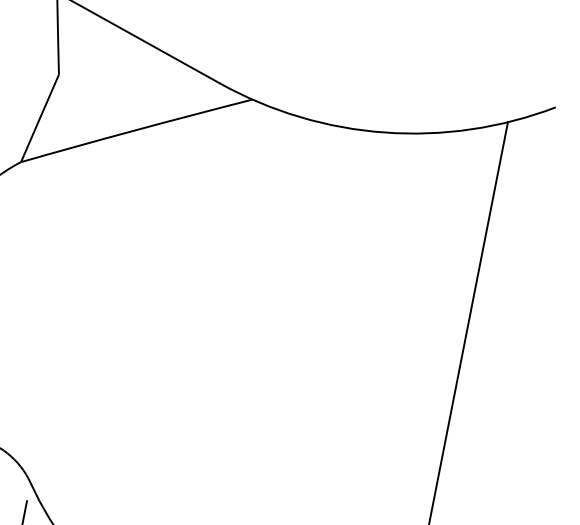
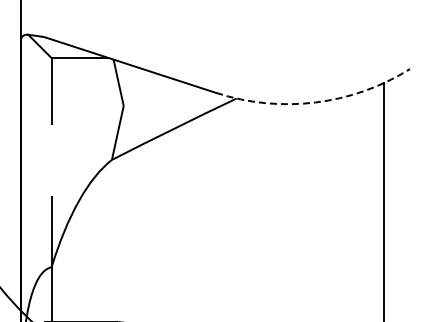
arc: (384, 132) -> (315, 102), solid -> dashed

